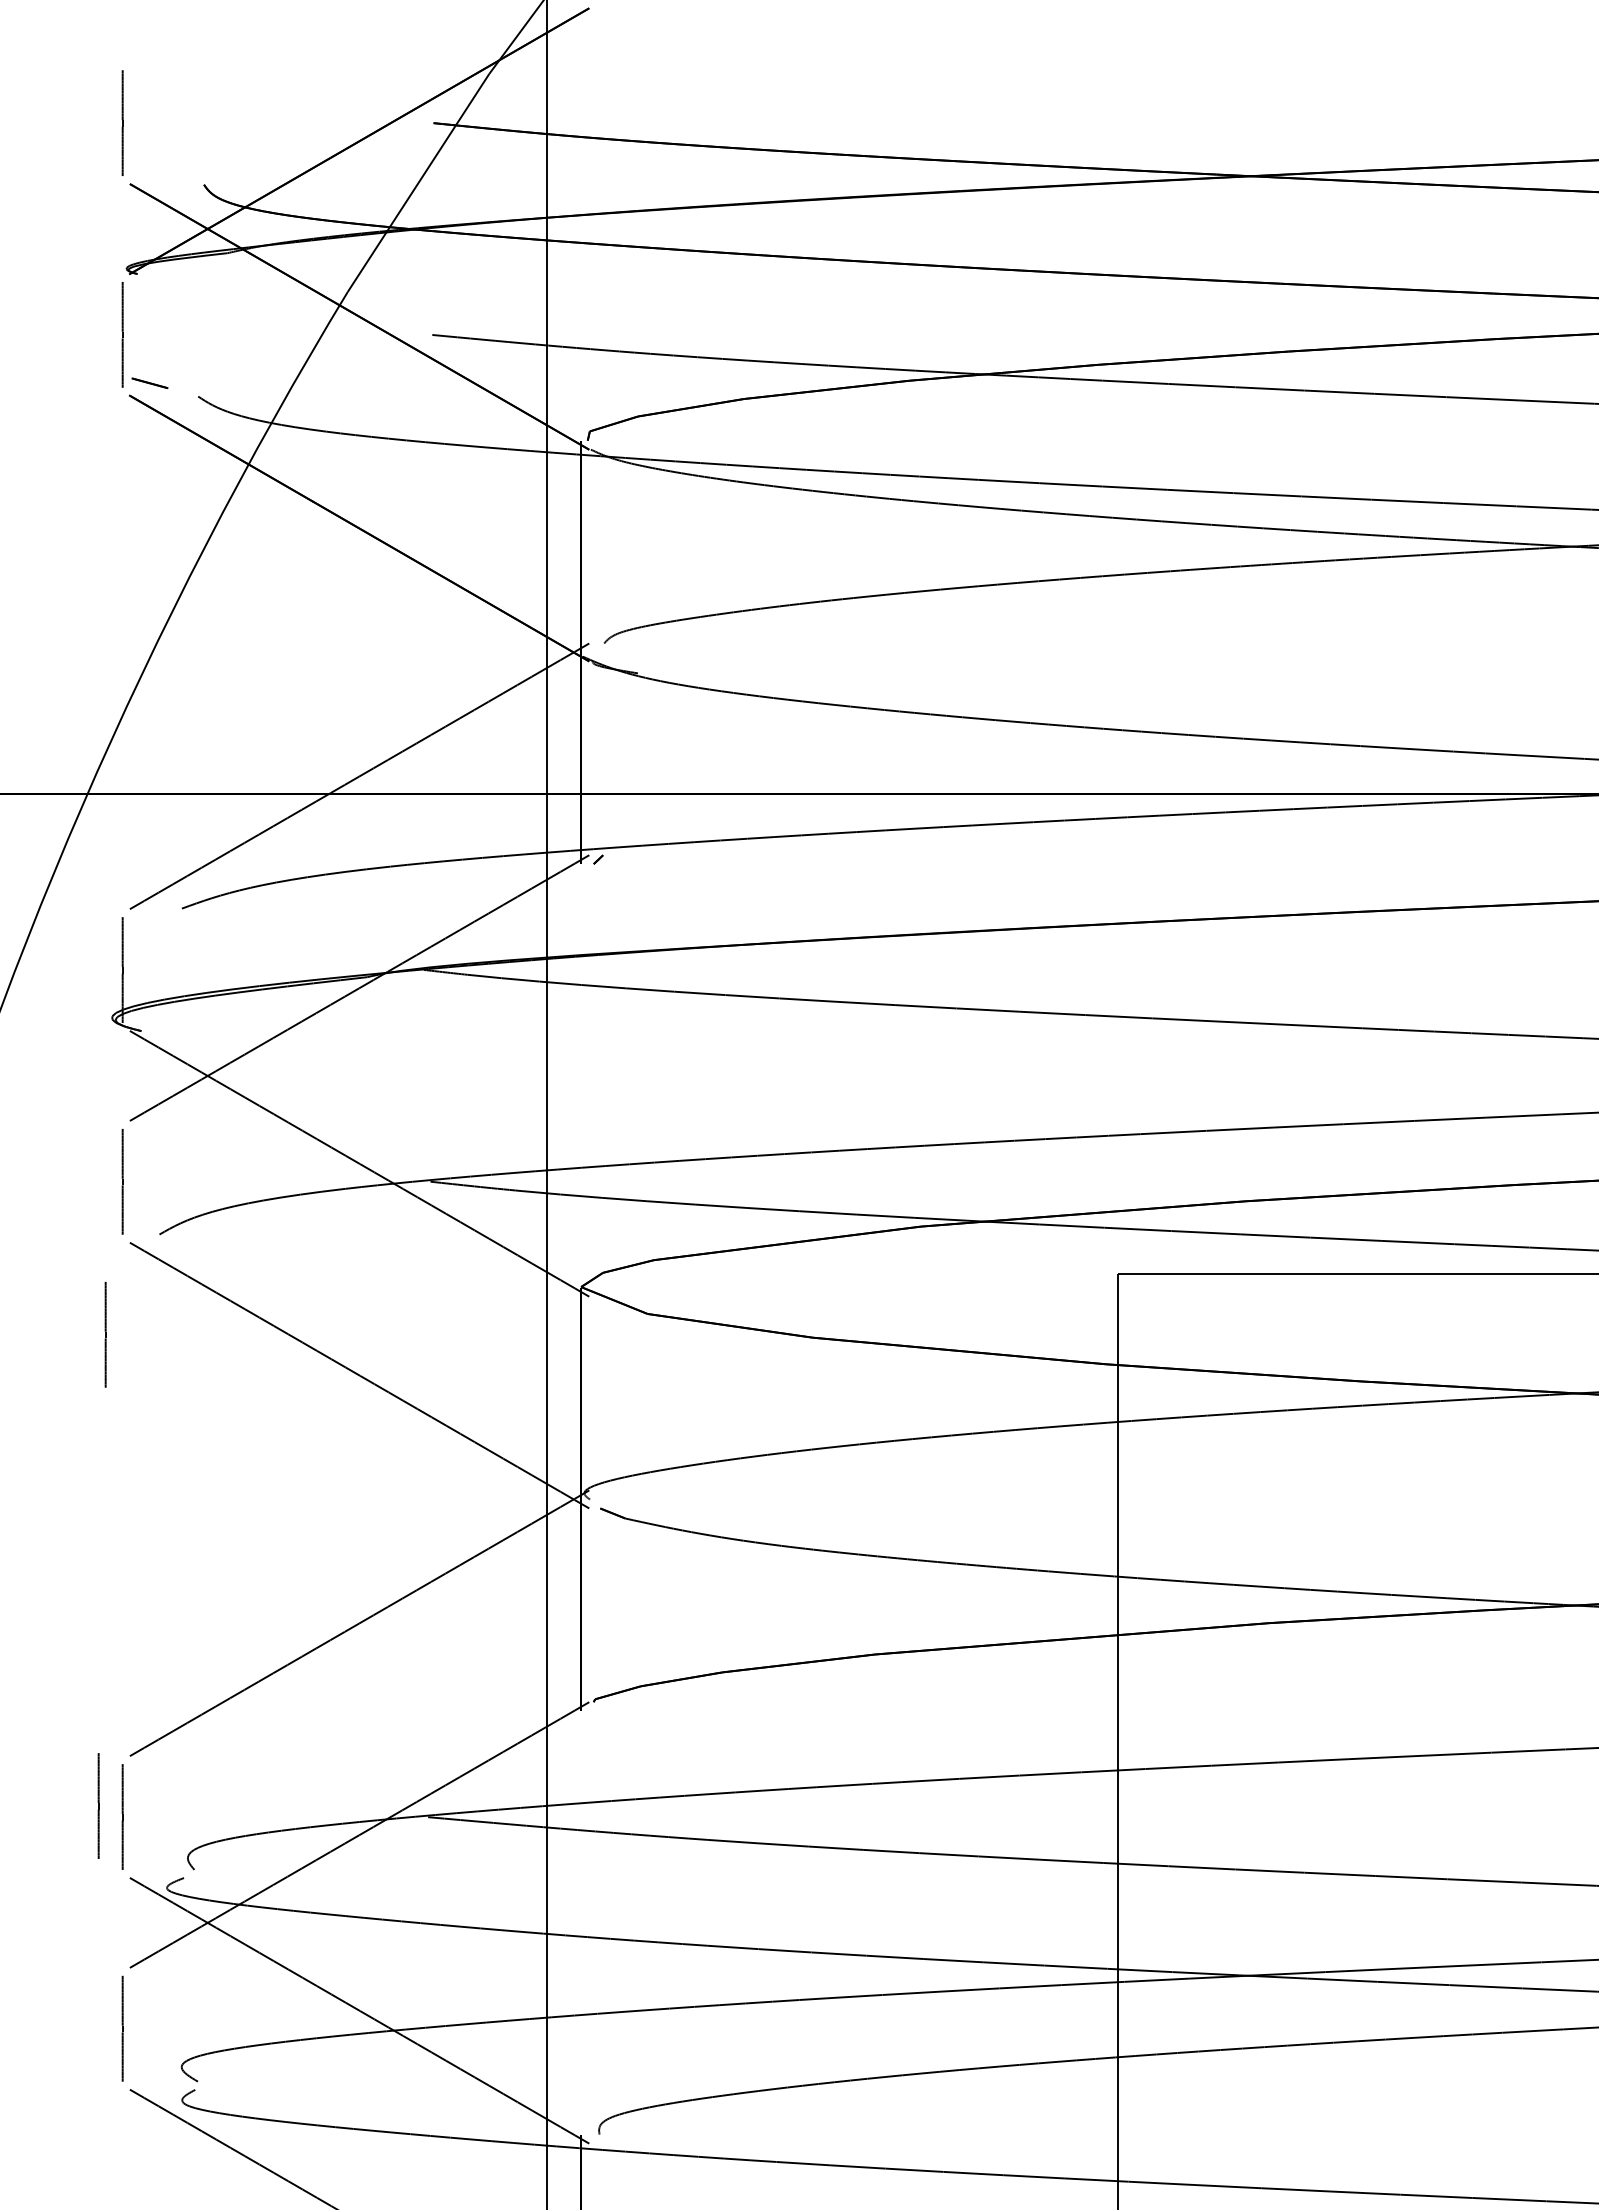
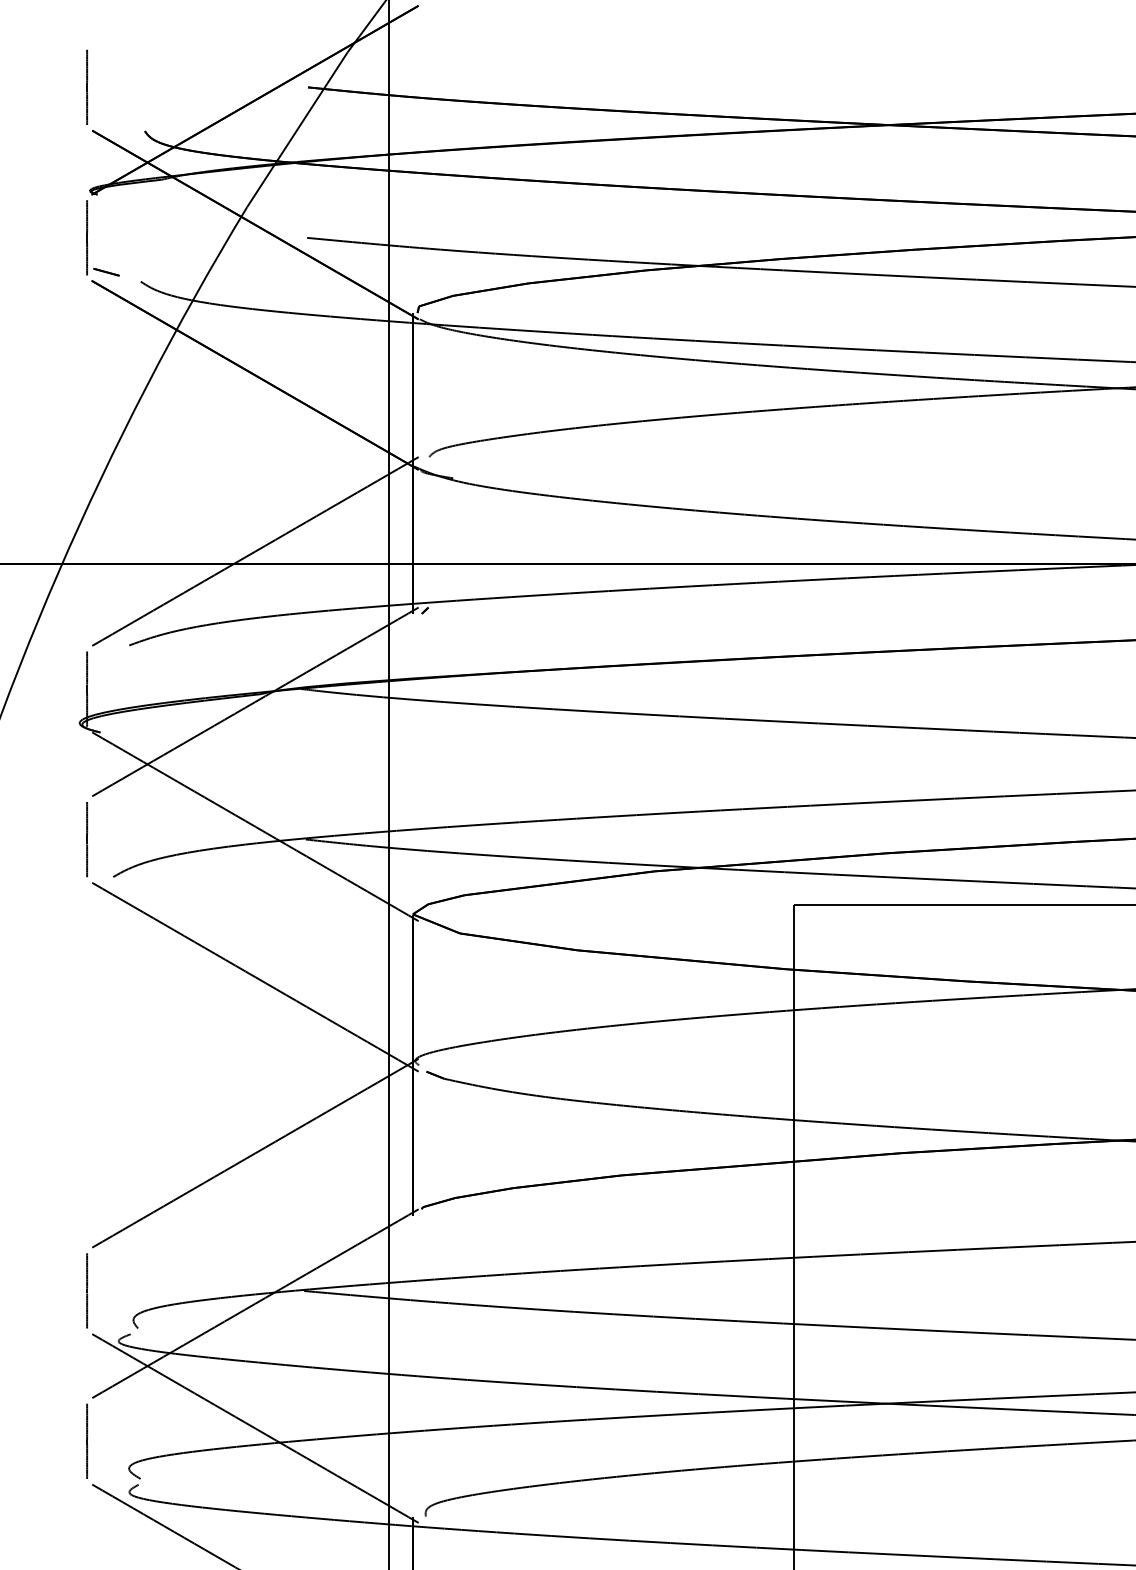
line: (105, 1334) -> (74, 948), removed
line: (98, 1805) -> (69, 1282), removed

